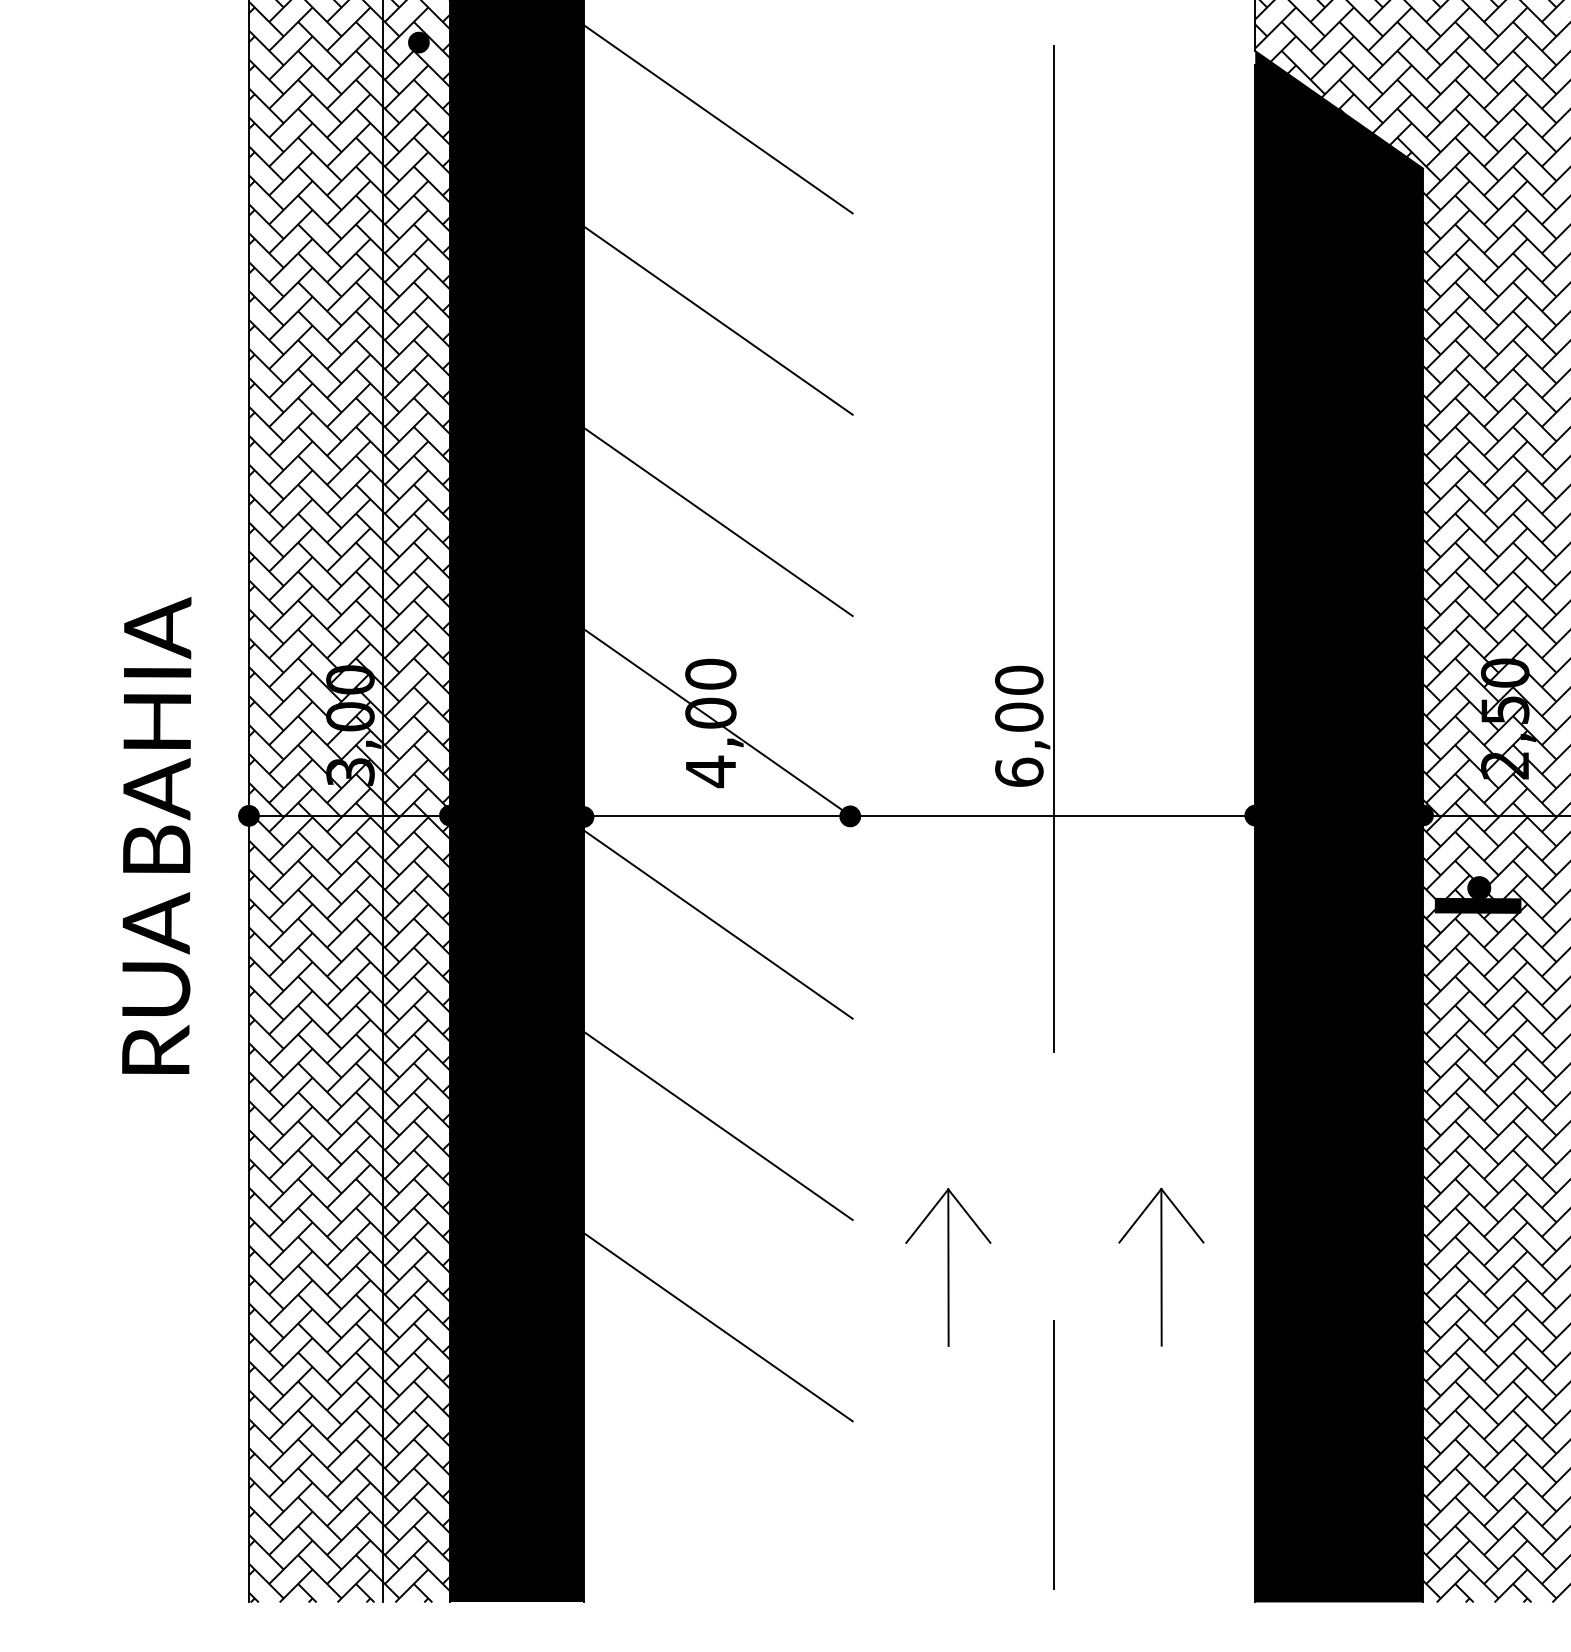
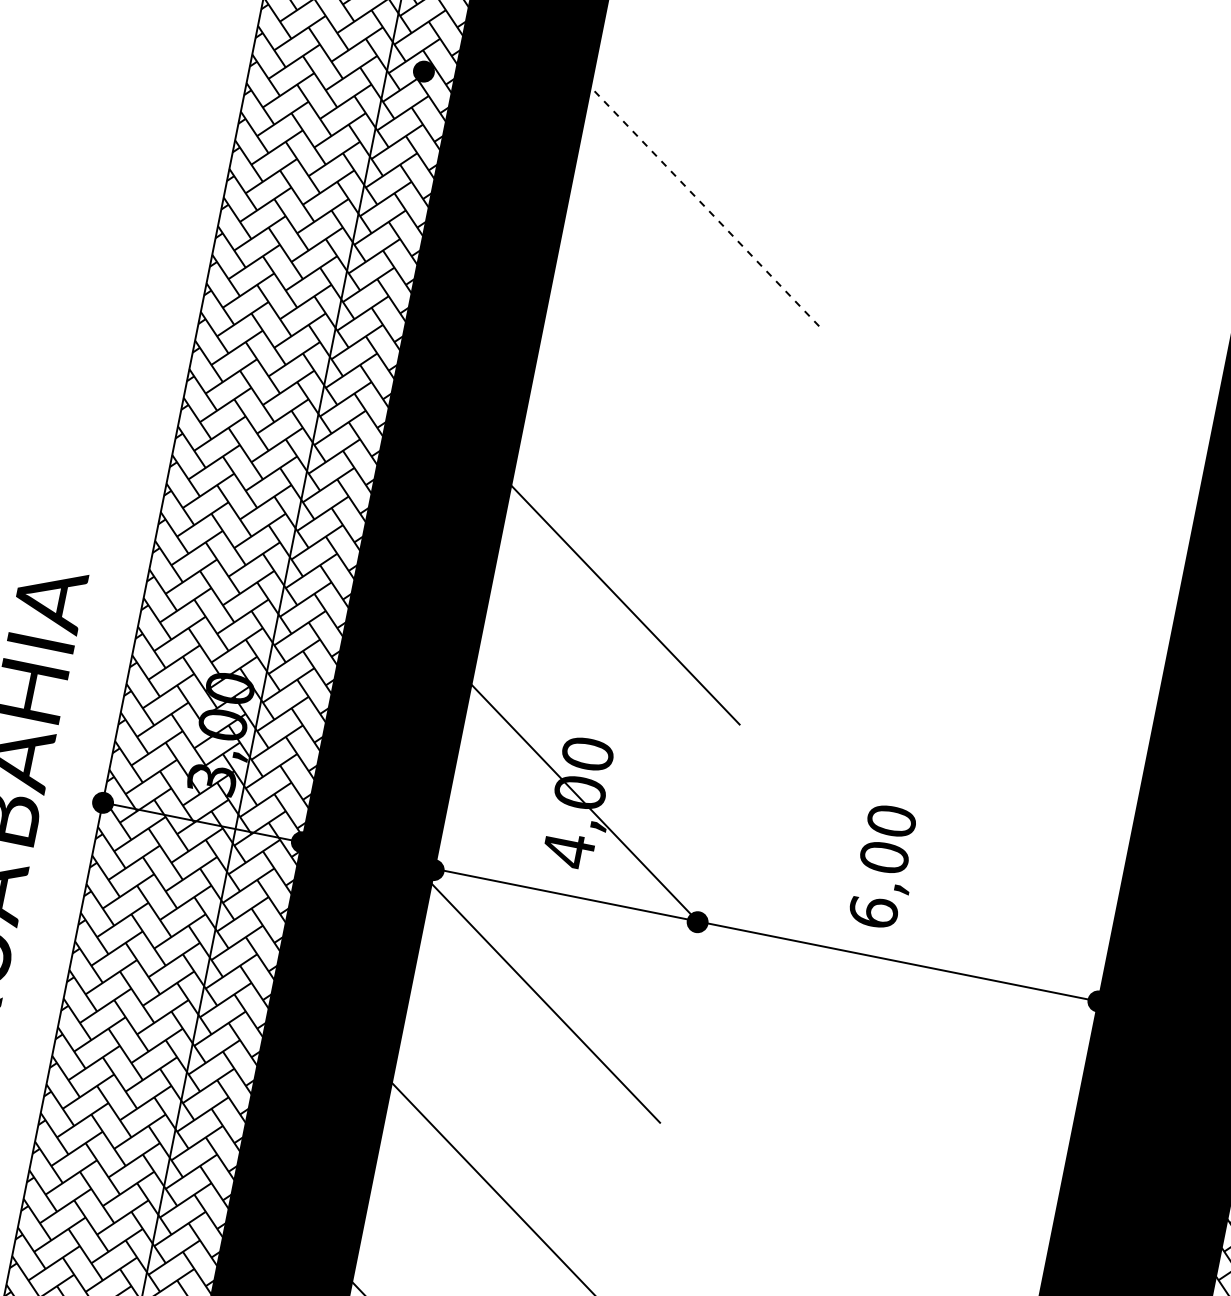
line: (718, 119) -> (705, 206), solid -> dashed
line: (718, 320) -> (665, 405), removed
line: (1053, 548) -> (951, 697), removed

